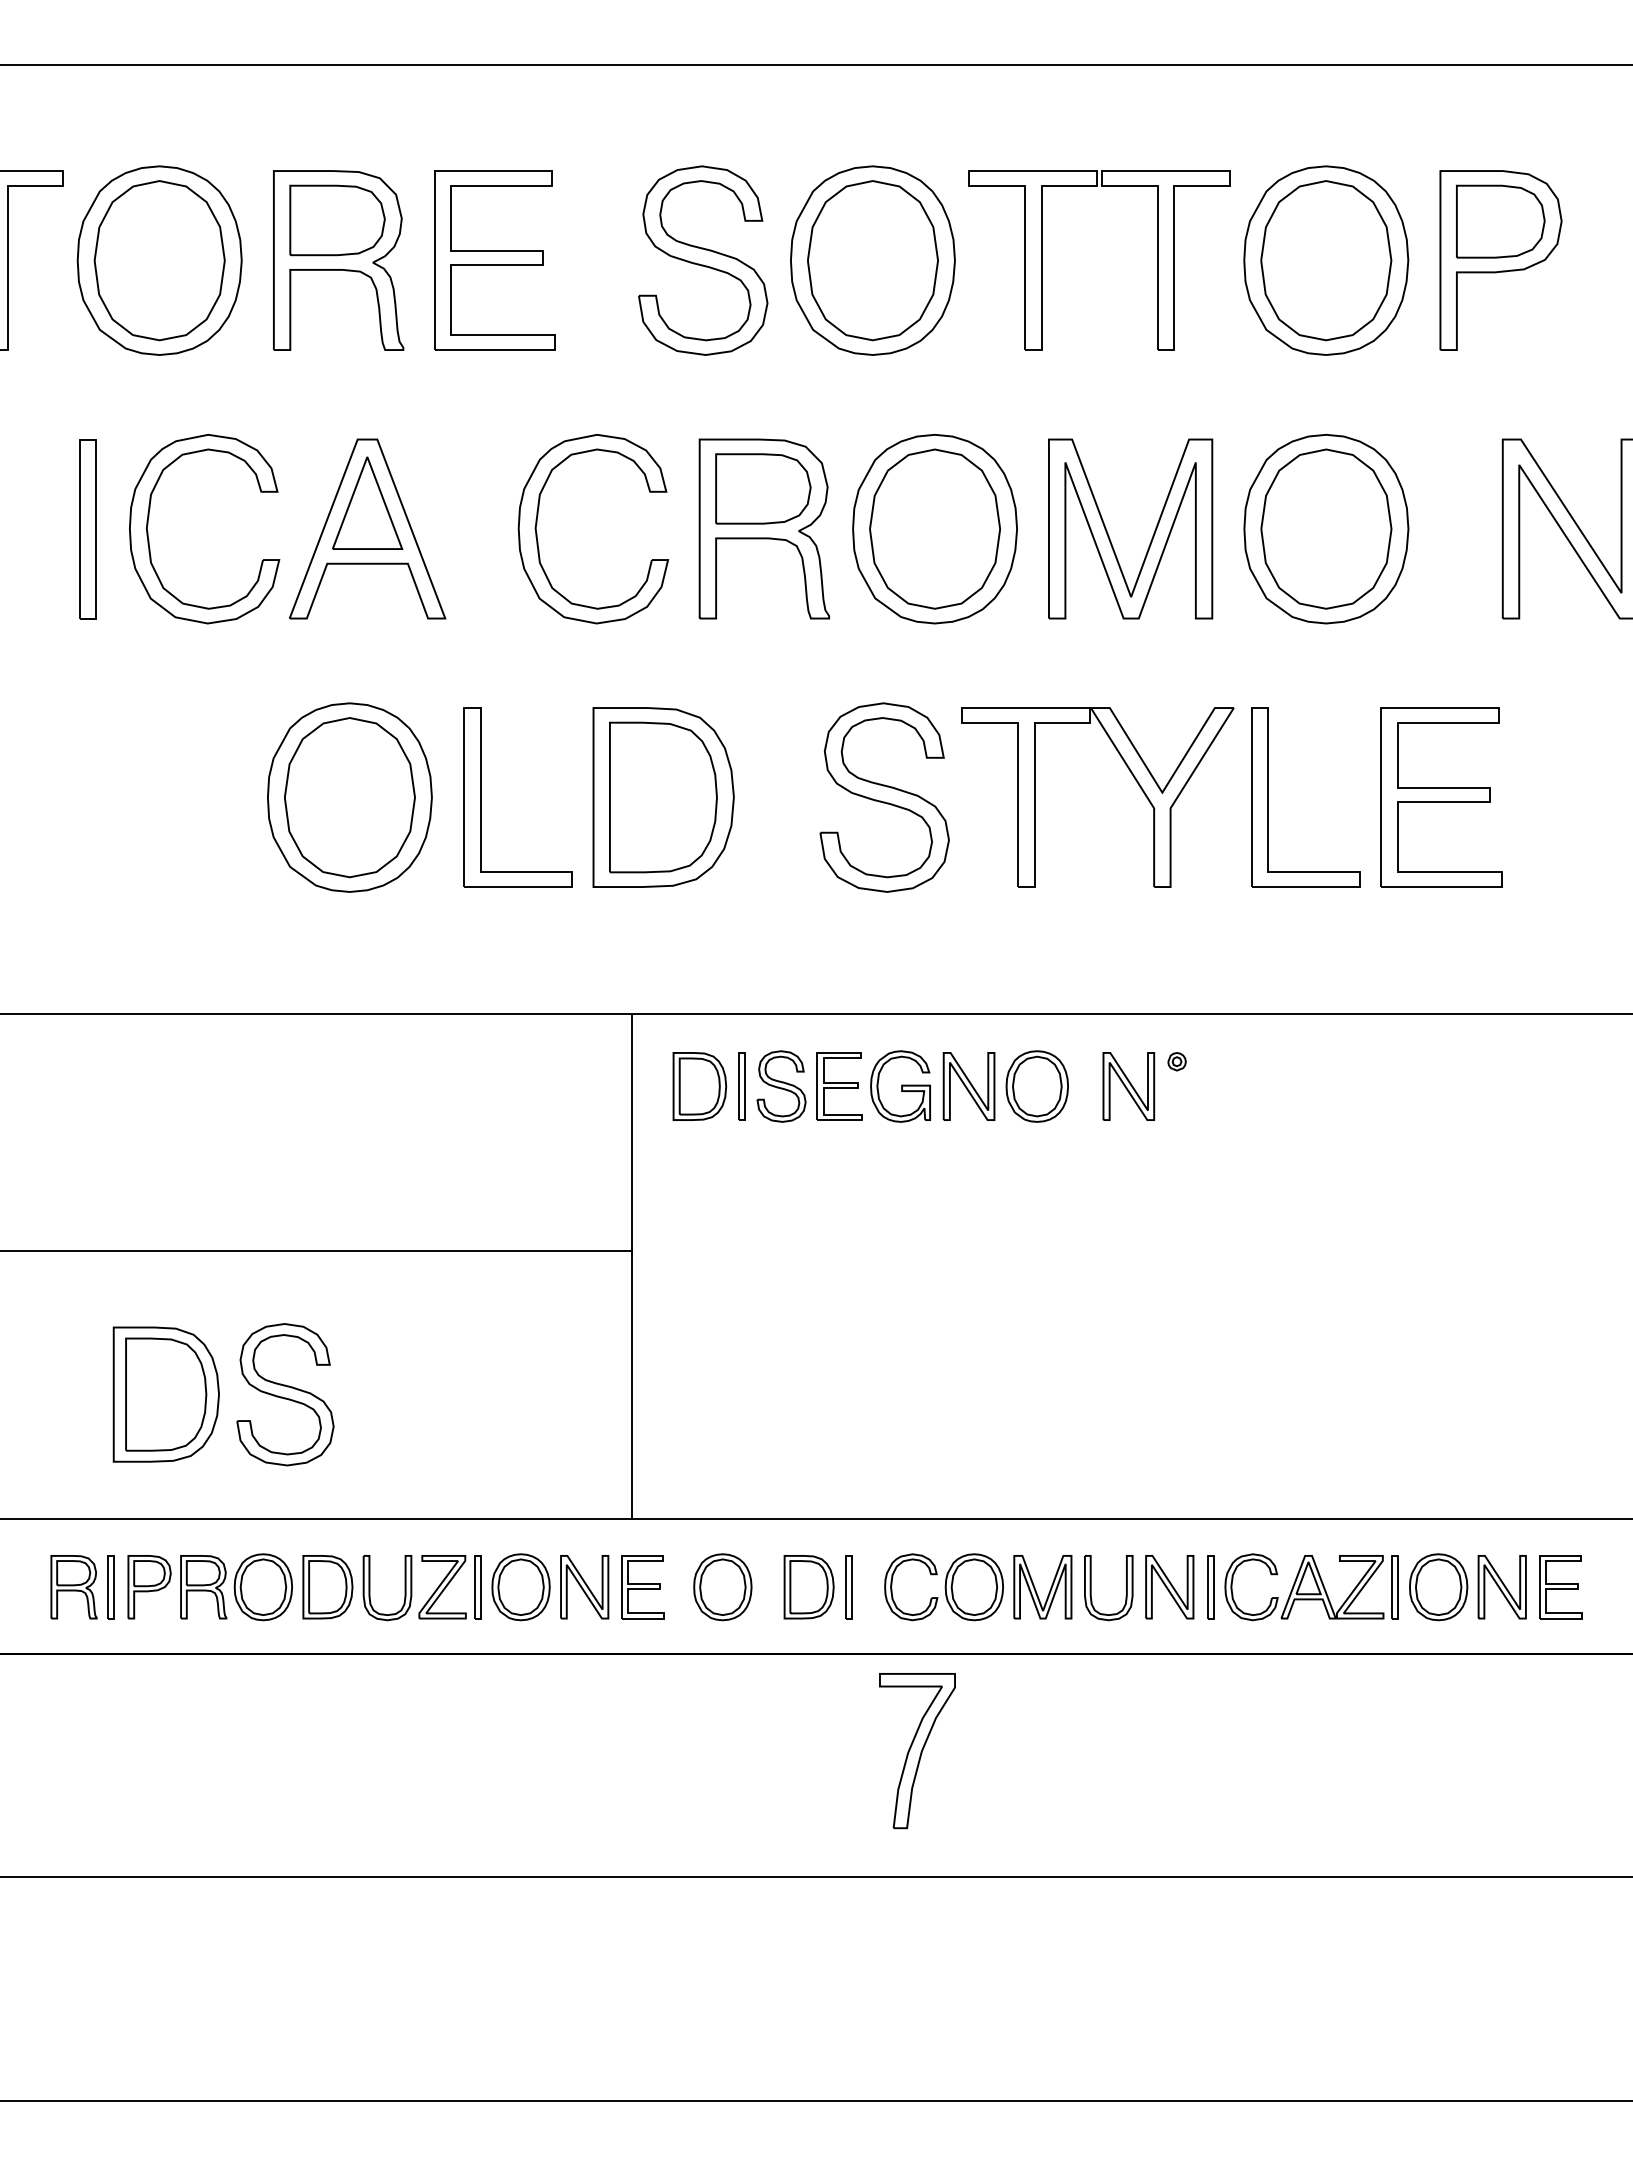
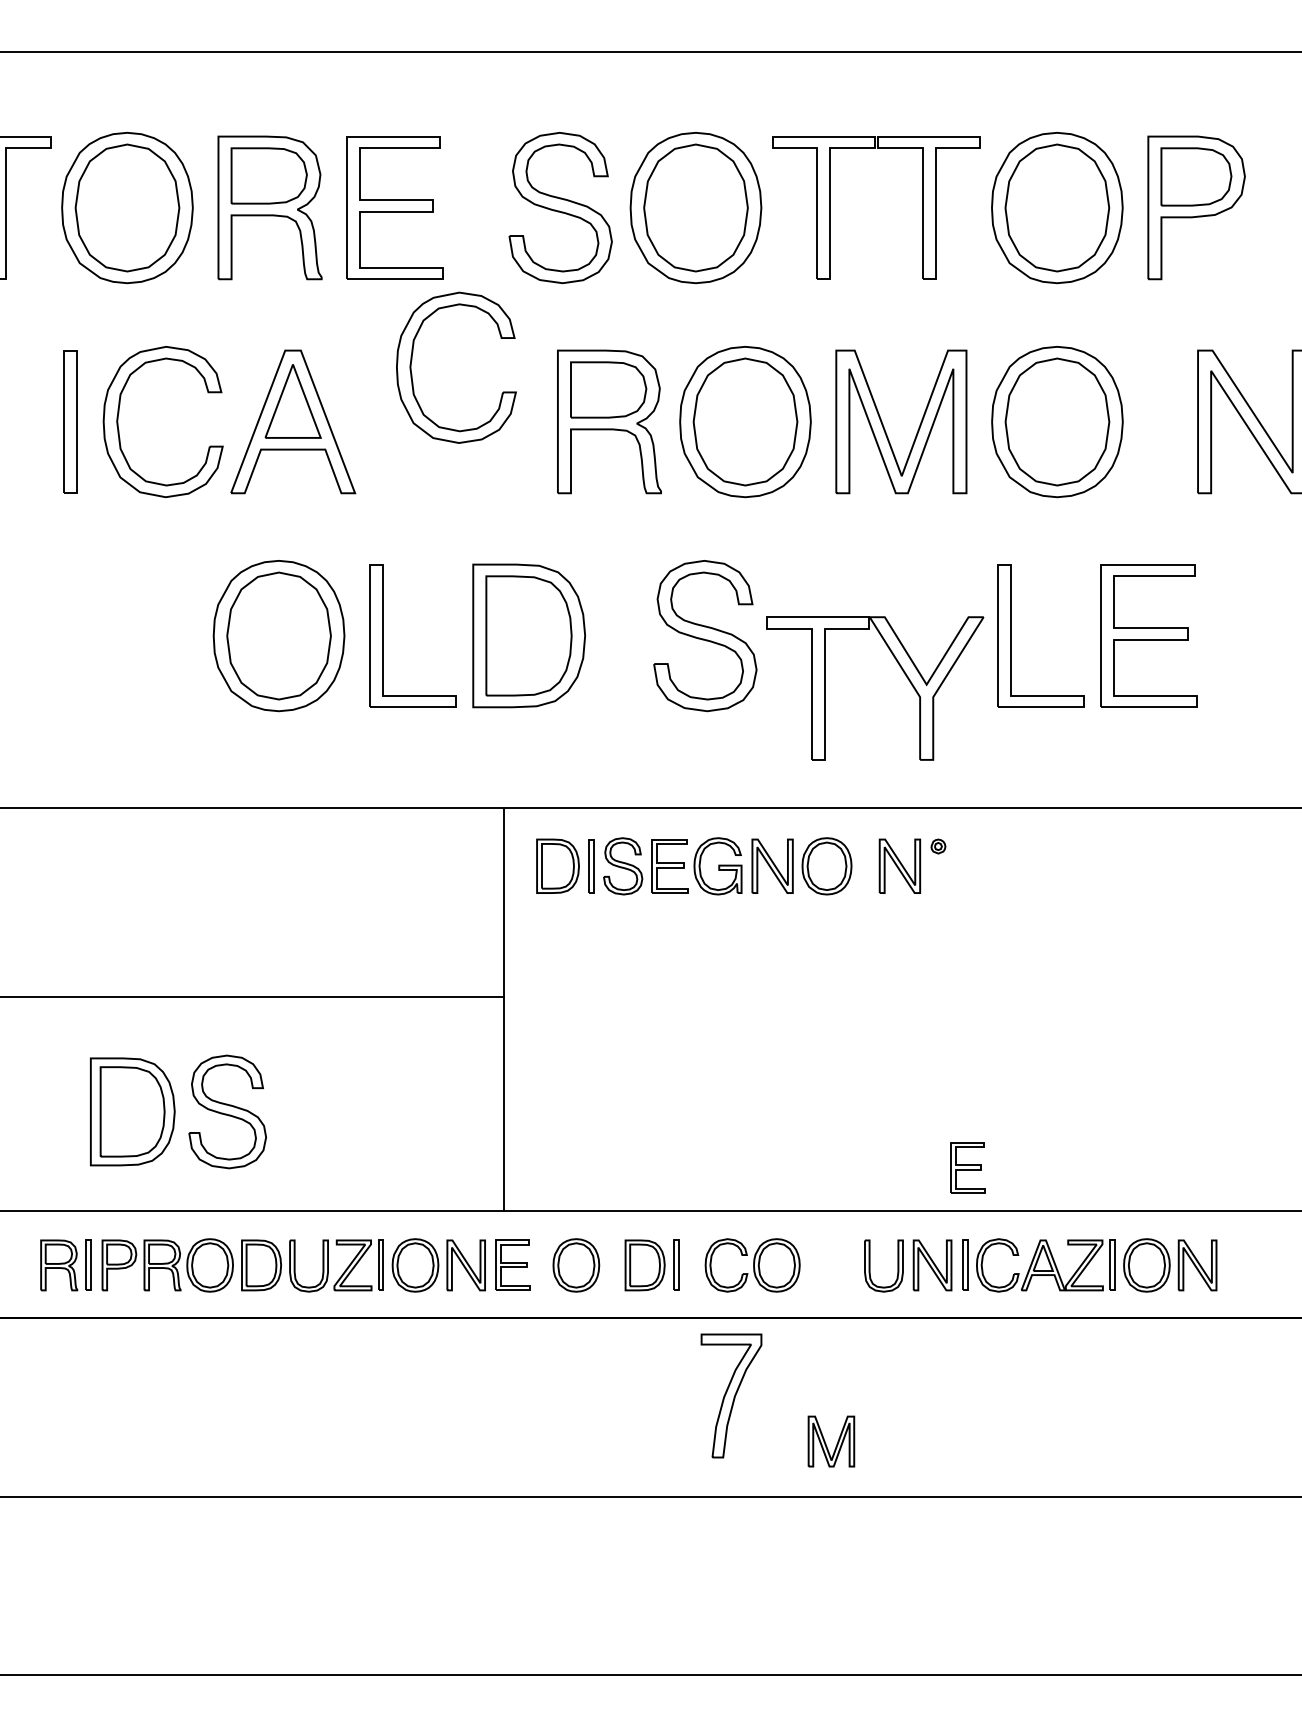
part: (537, 532) -> (411, 370), moved
part: (1131, 774) -> (902, 670), moved
part: (1560, 1587) -> (967, 1168), moved
part: (1036, 1590) -> (826, 1444), moved

